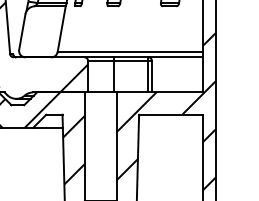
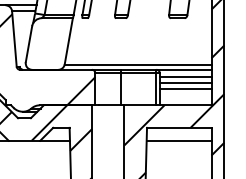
line: (176, 64) -> (184, 77), added
line: (176, 70) -> (184, 83), added
line: (176, 76) -> (184, 89), added
line: (170, 127) -> (178, 140), added

